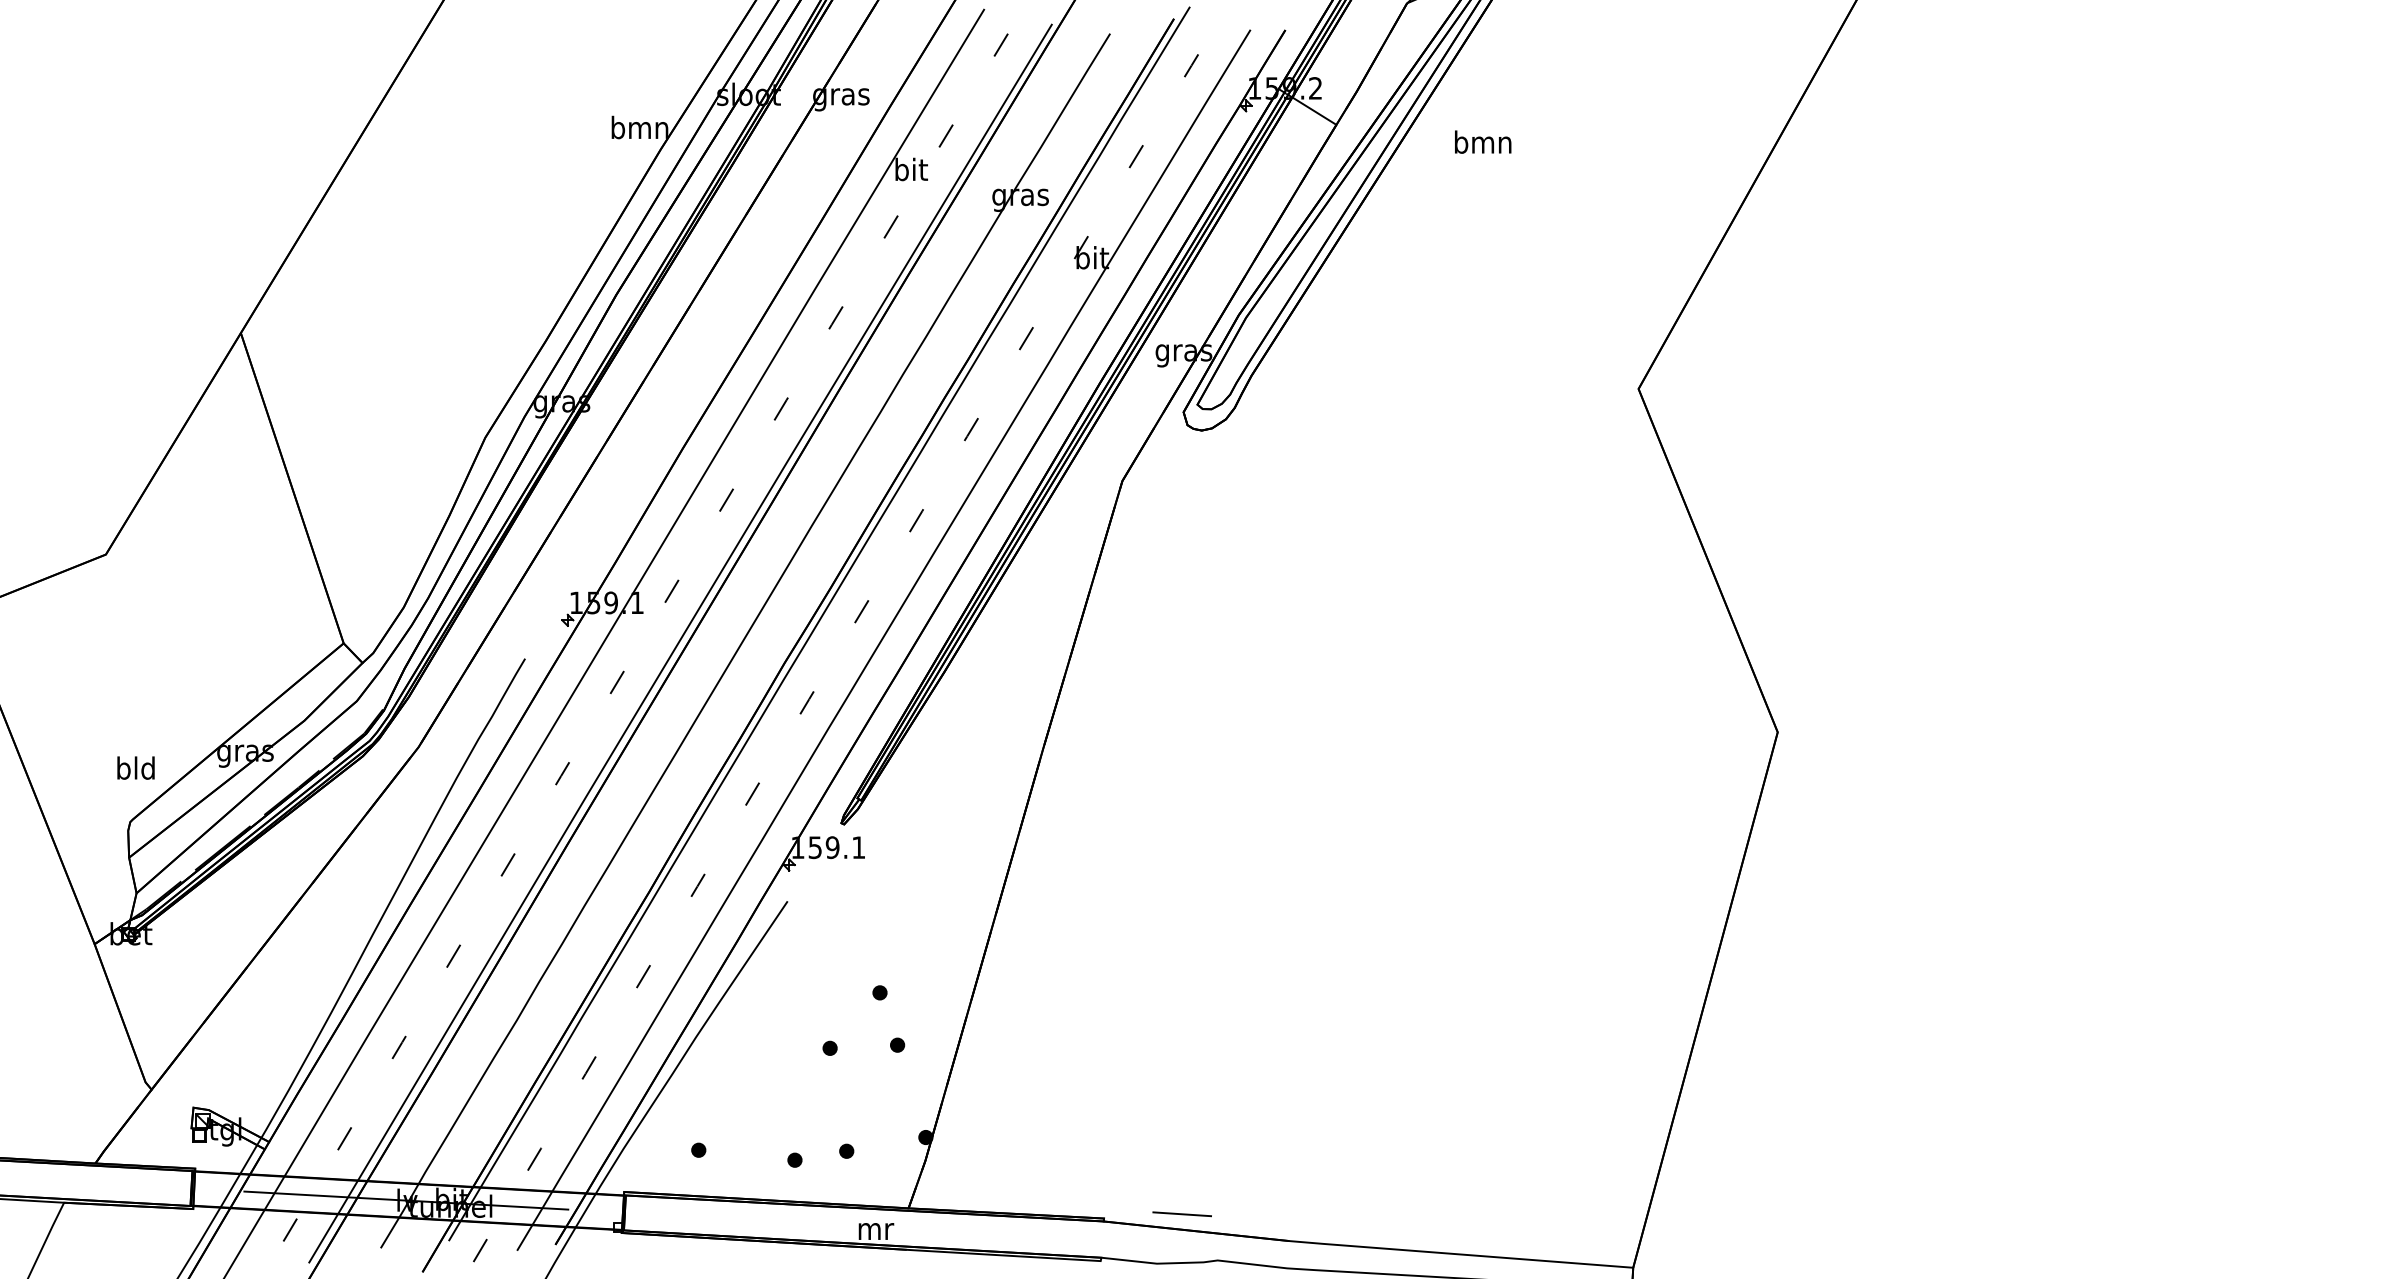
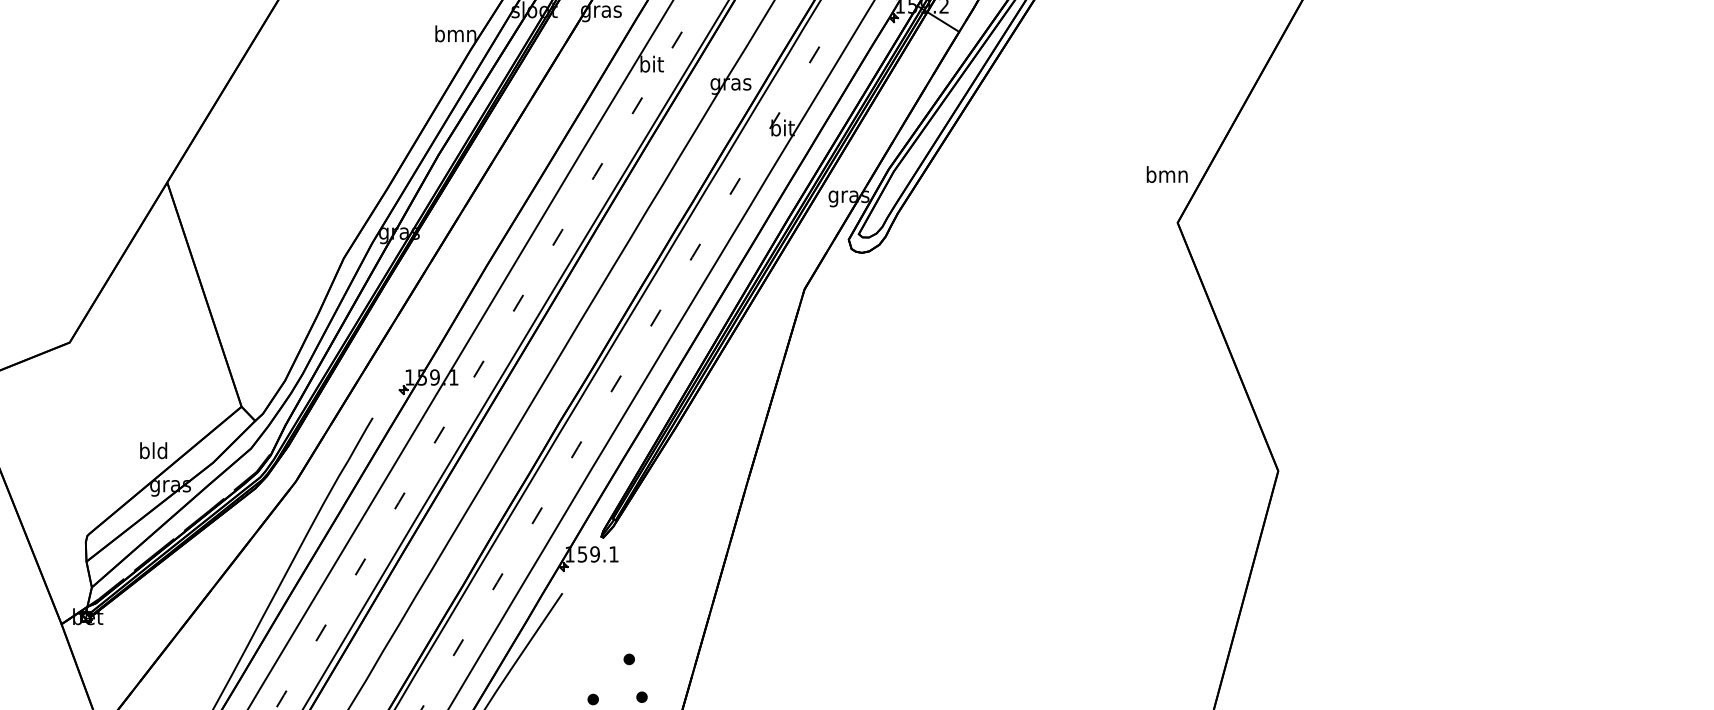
text: (1483, 141) -> (1167, 174), moved
text: (135, 767) -> (153, 450), moved

